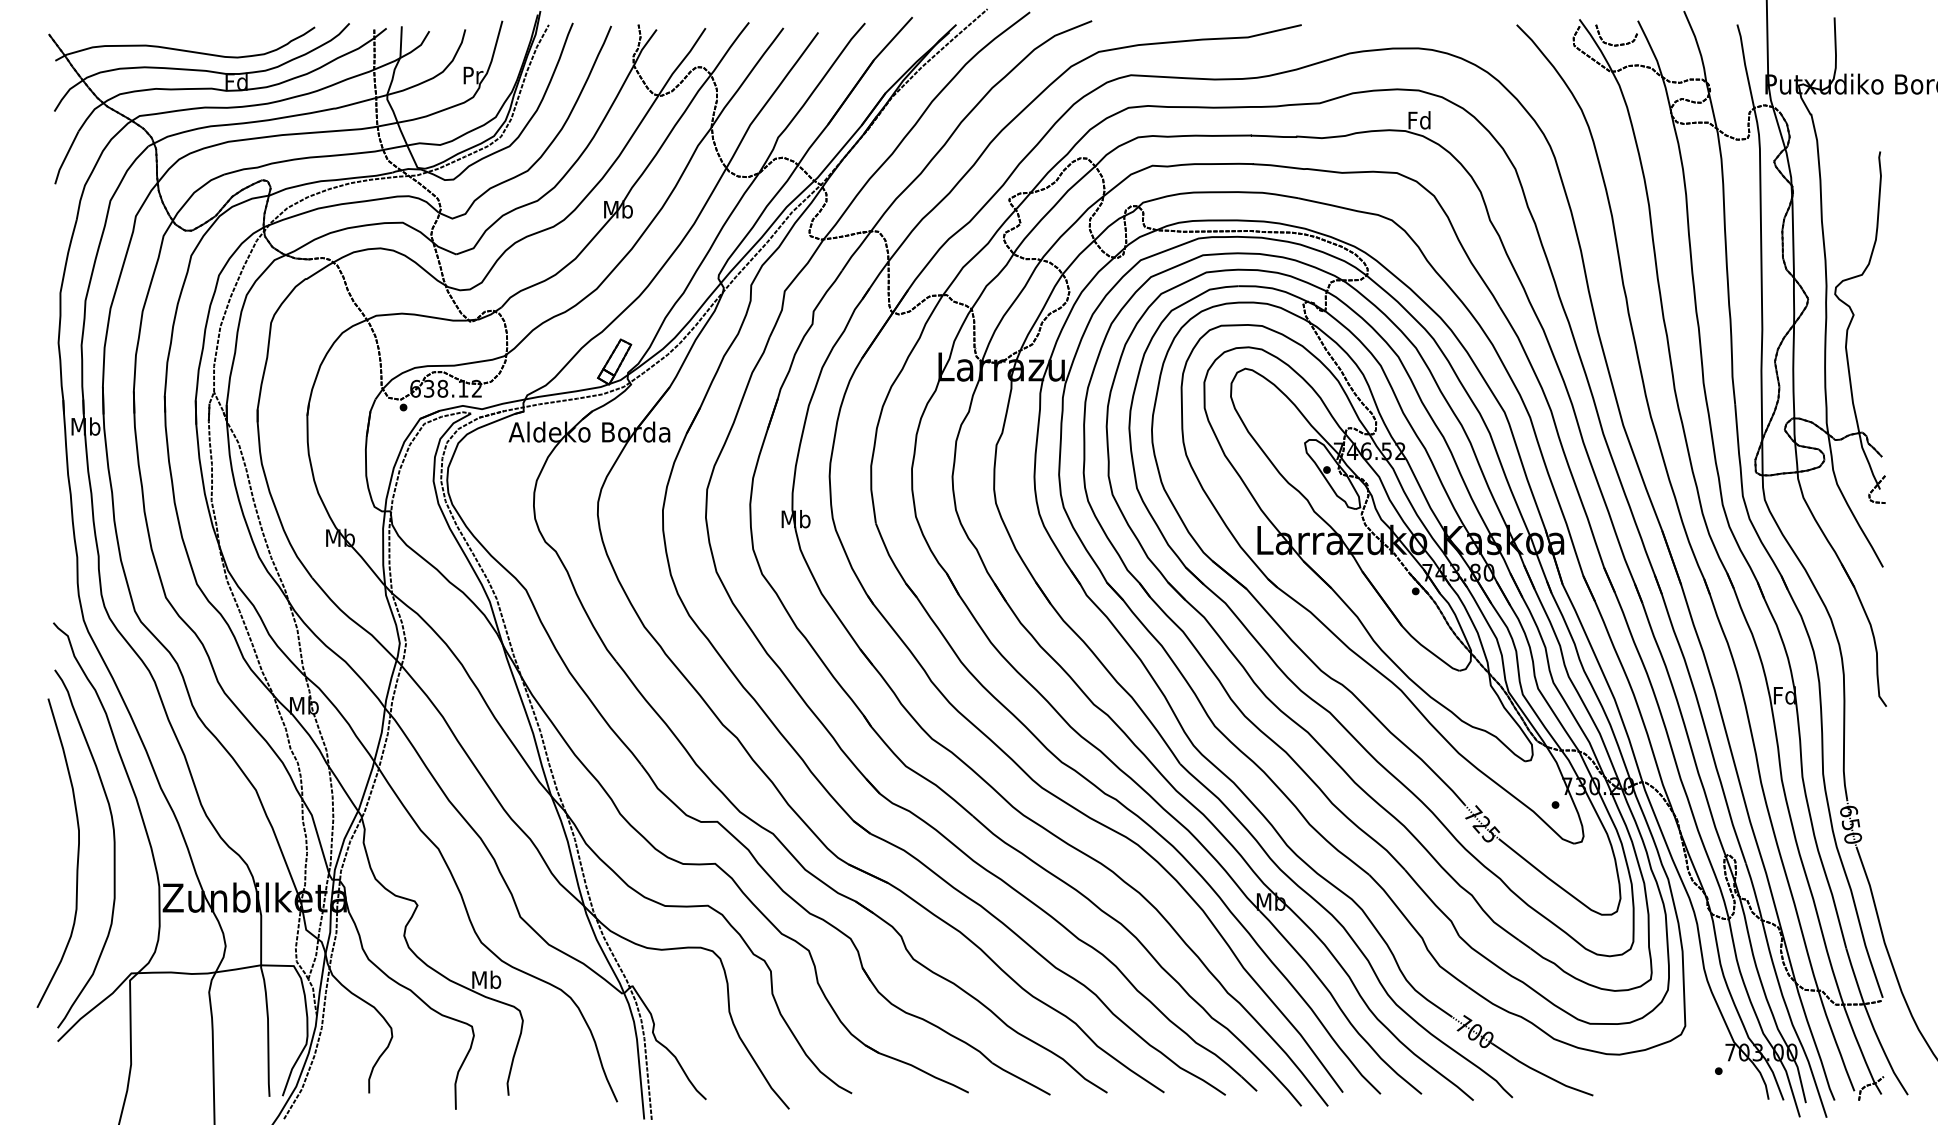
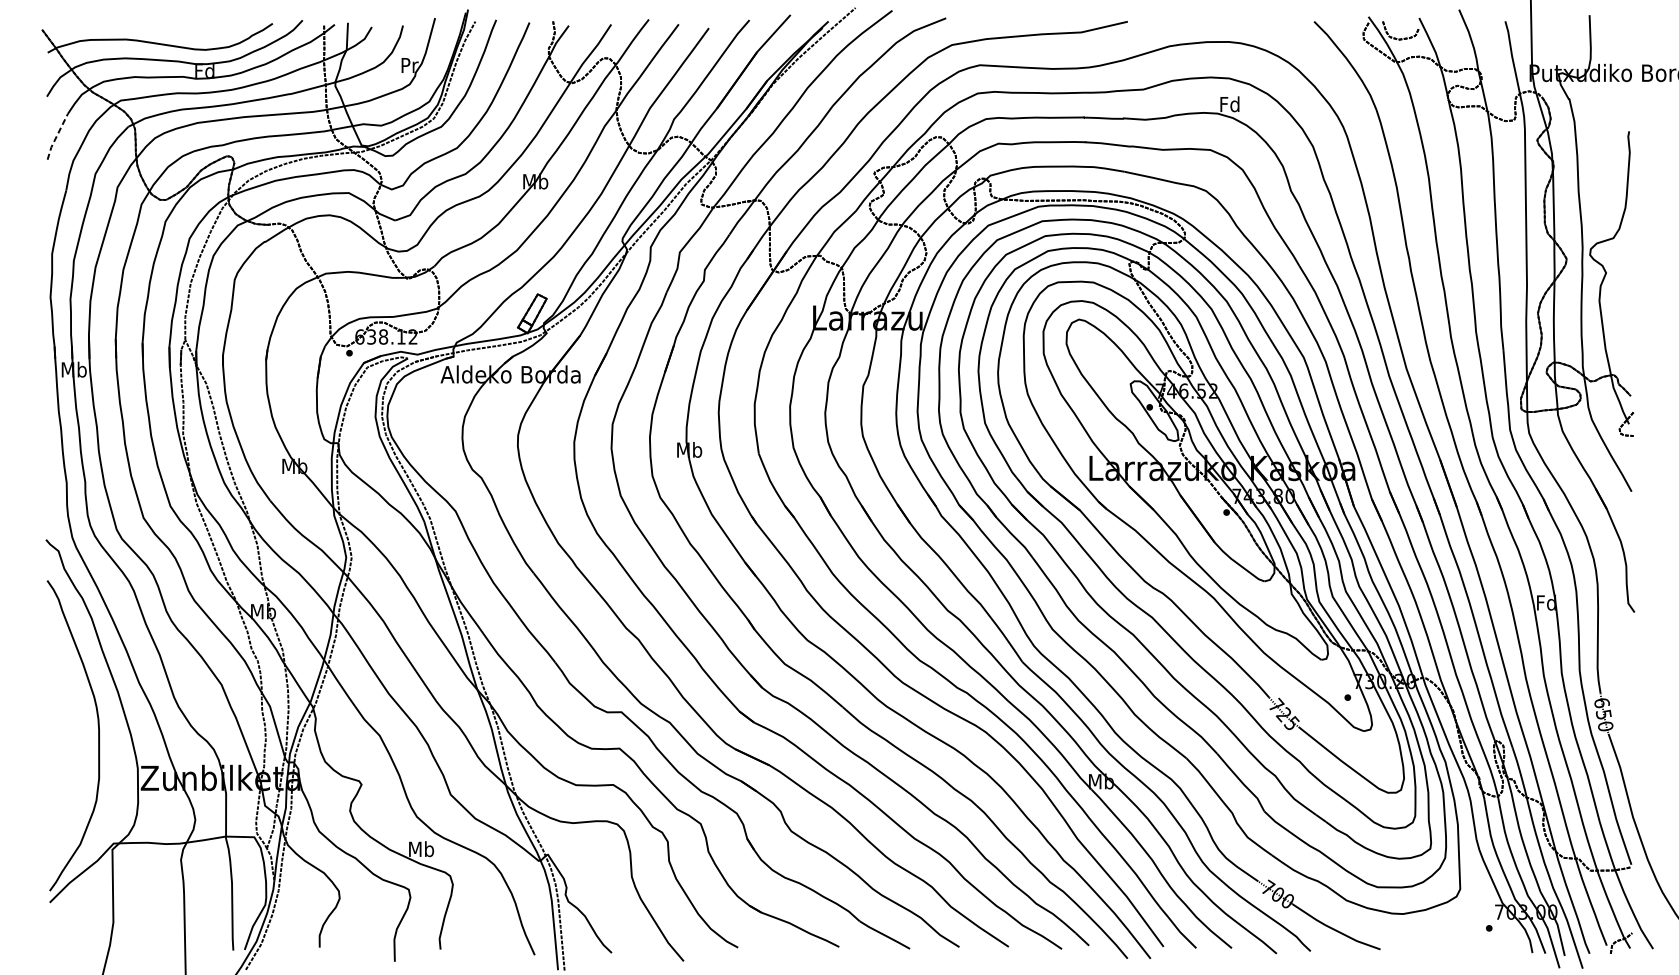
line: (66, 156) -> (57, 135), solid -> dashed
curve: (77, 852) -> (66, 738), removed

